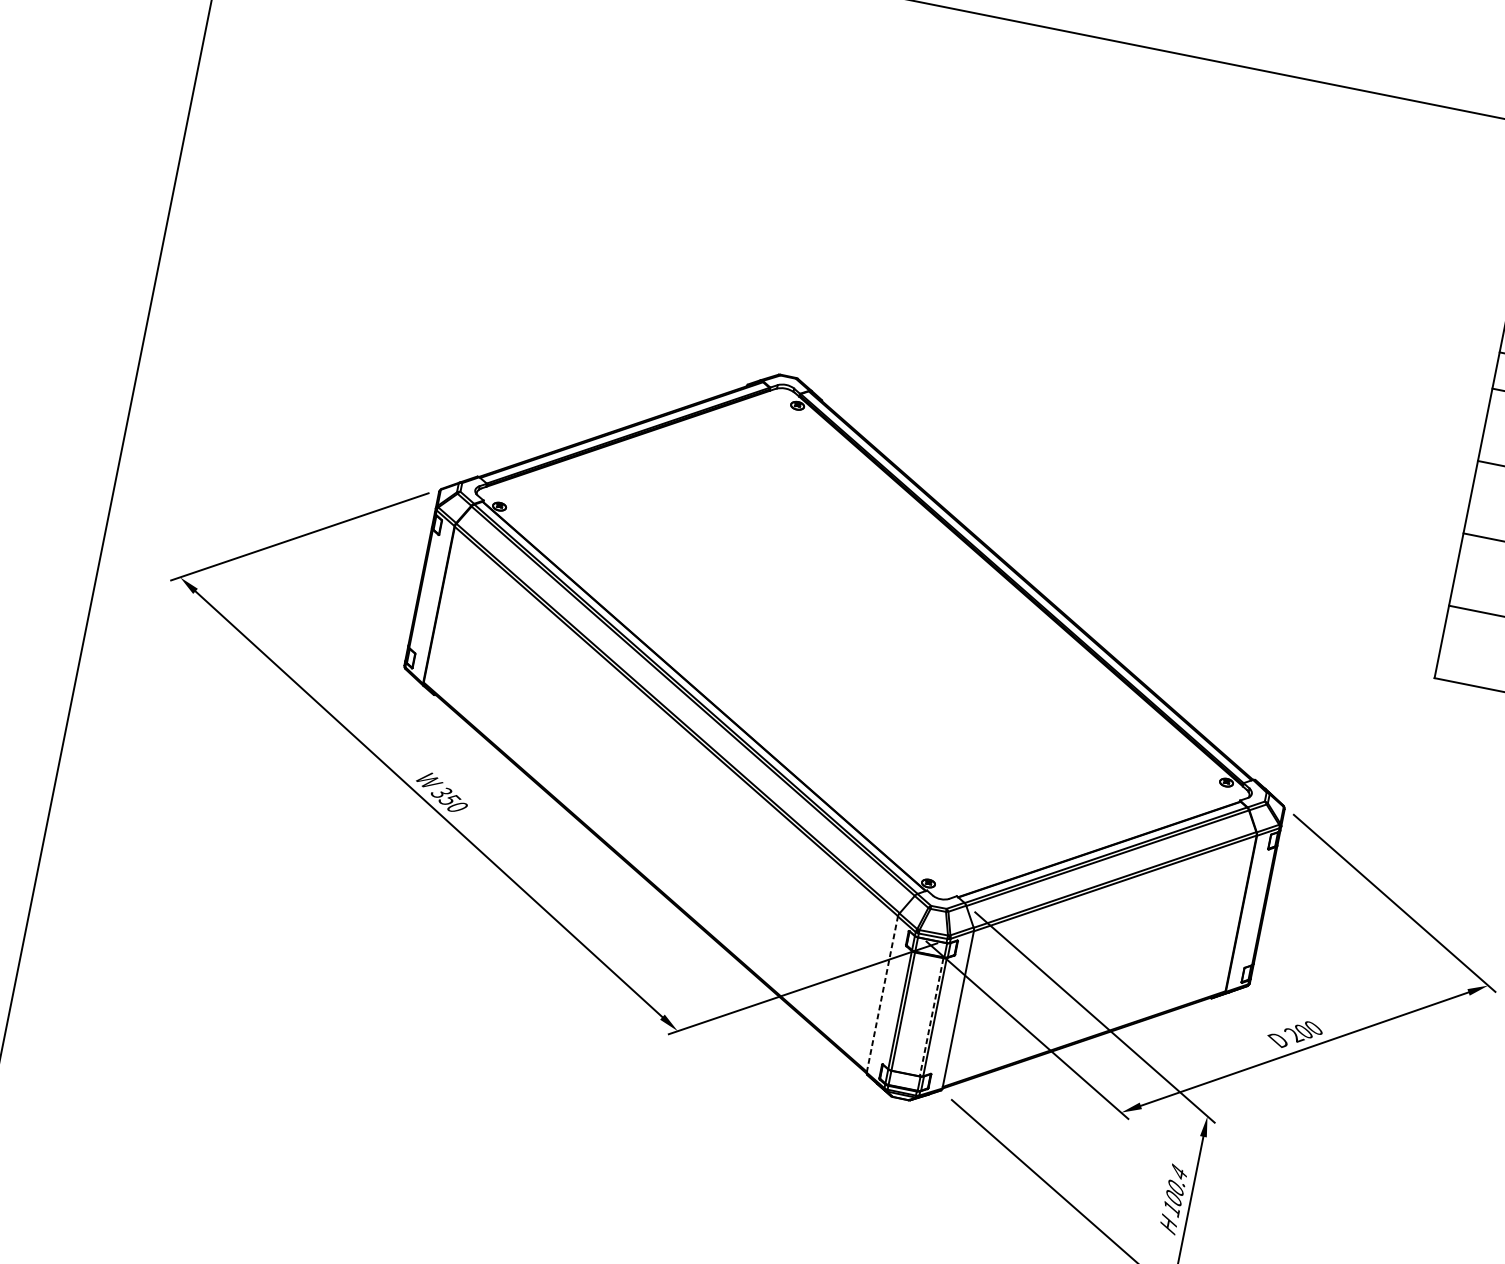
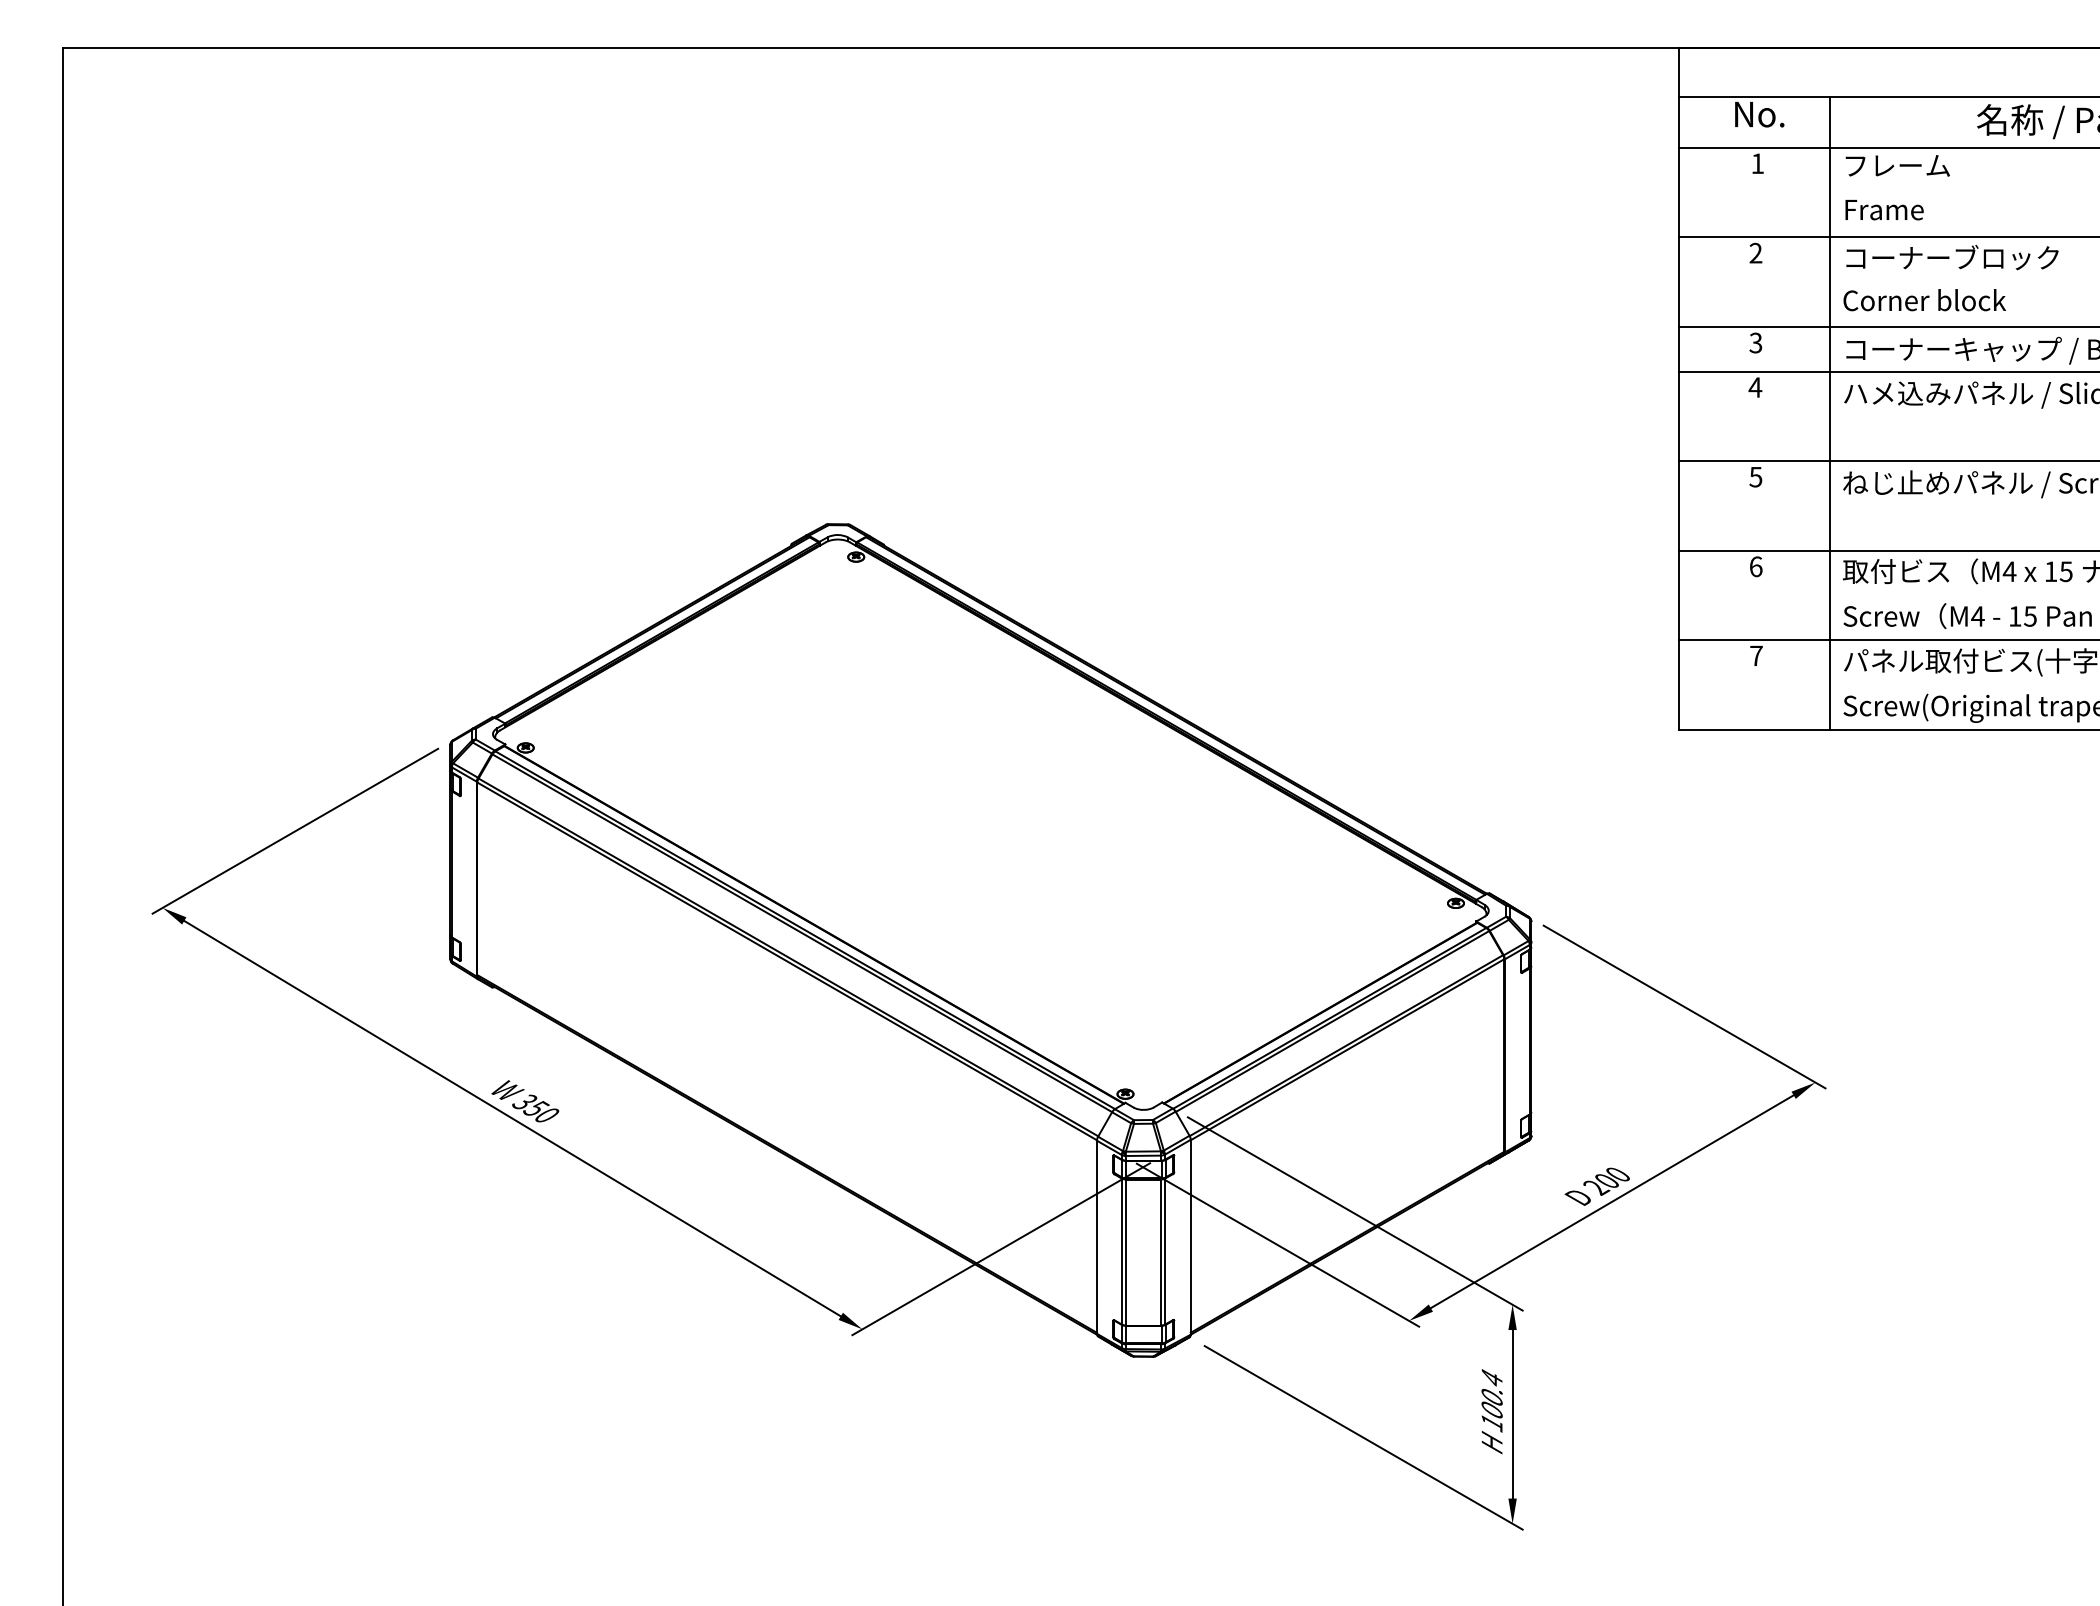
line: (881, 994) -> (1096, 1237), dashed -> solid
line: (931, 1017) -> (1160, 1253), dashed -> solid

